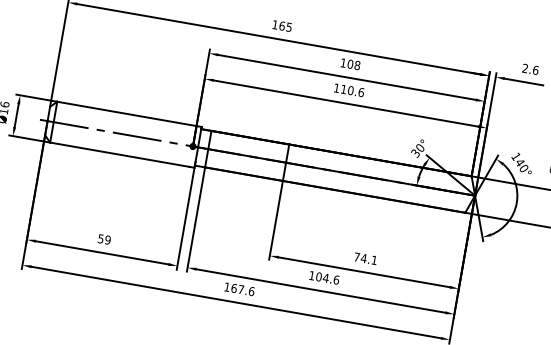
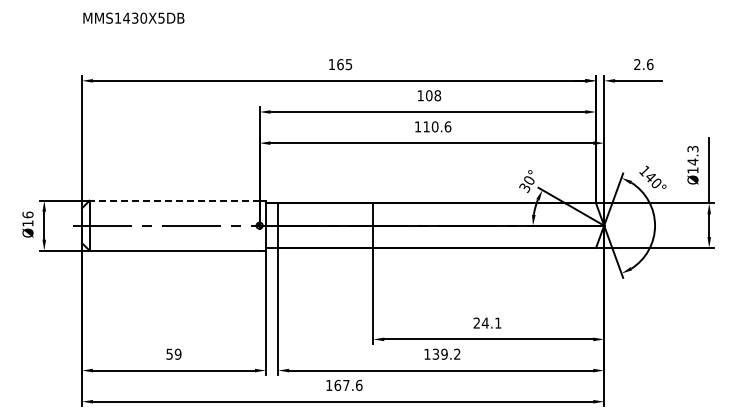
line: (126, 113) -> (174, 200), solid -> dashed
text: (356, 256) -> (476, 322), 74.1 -> 24.1
text: (327, 277) -> (446, 353), 104.6 -> 139.2

